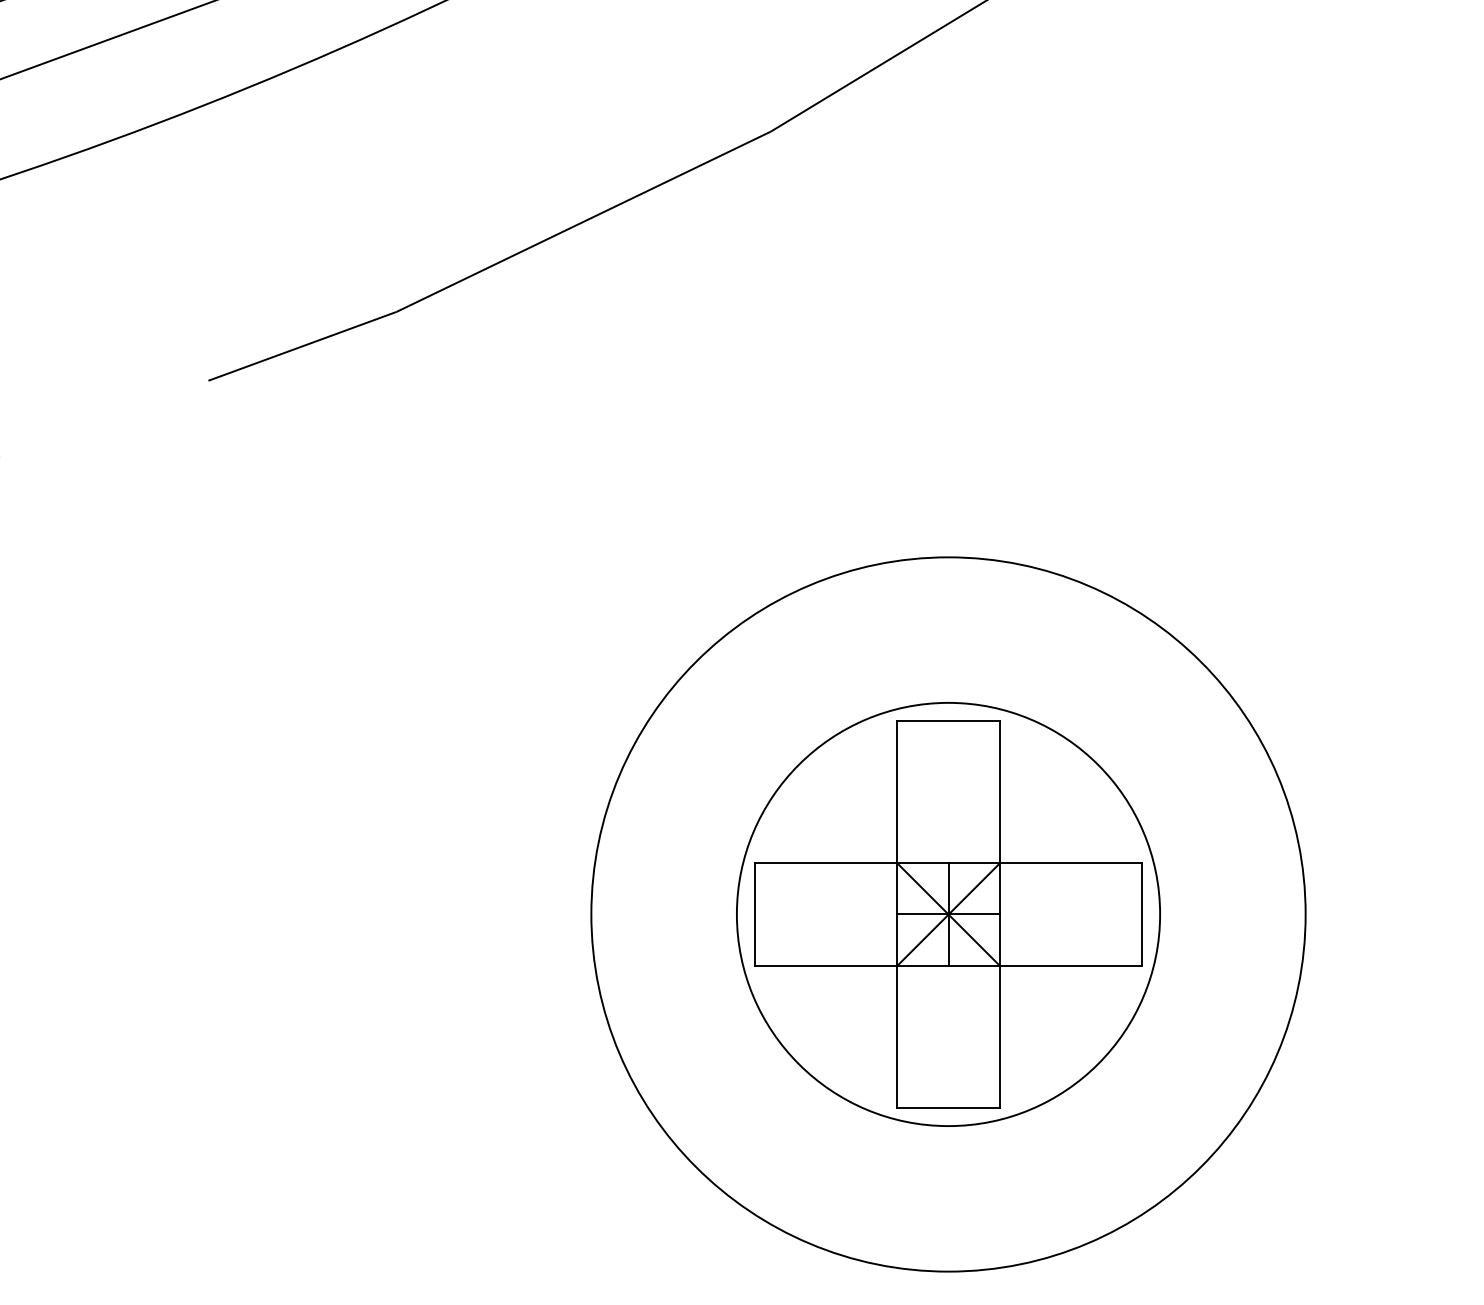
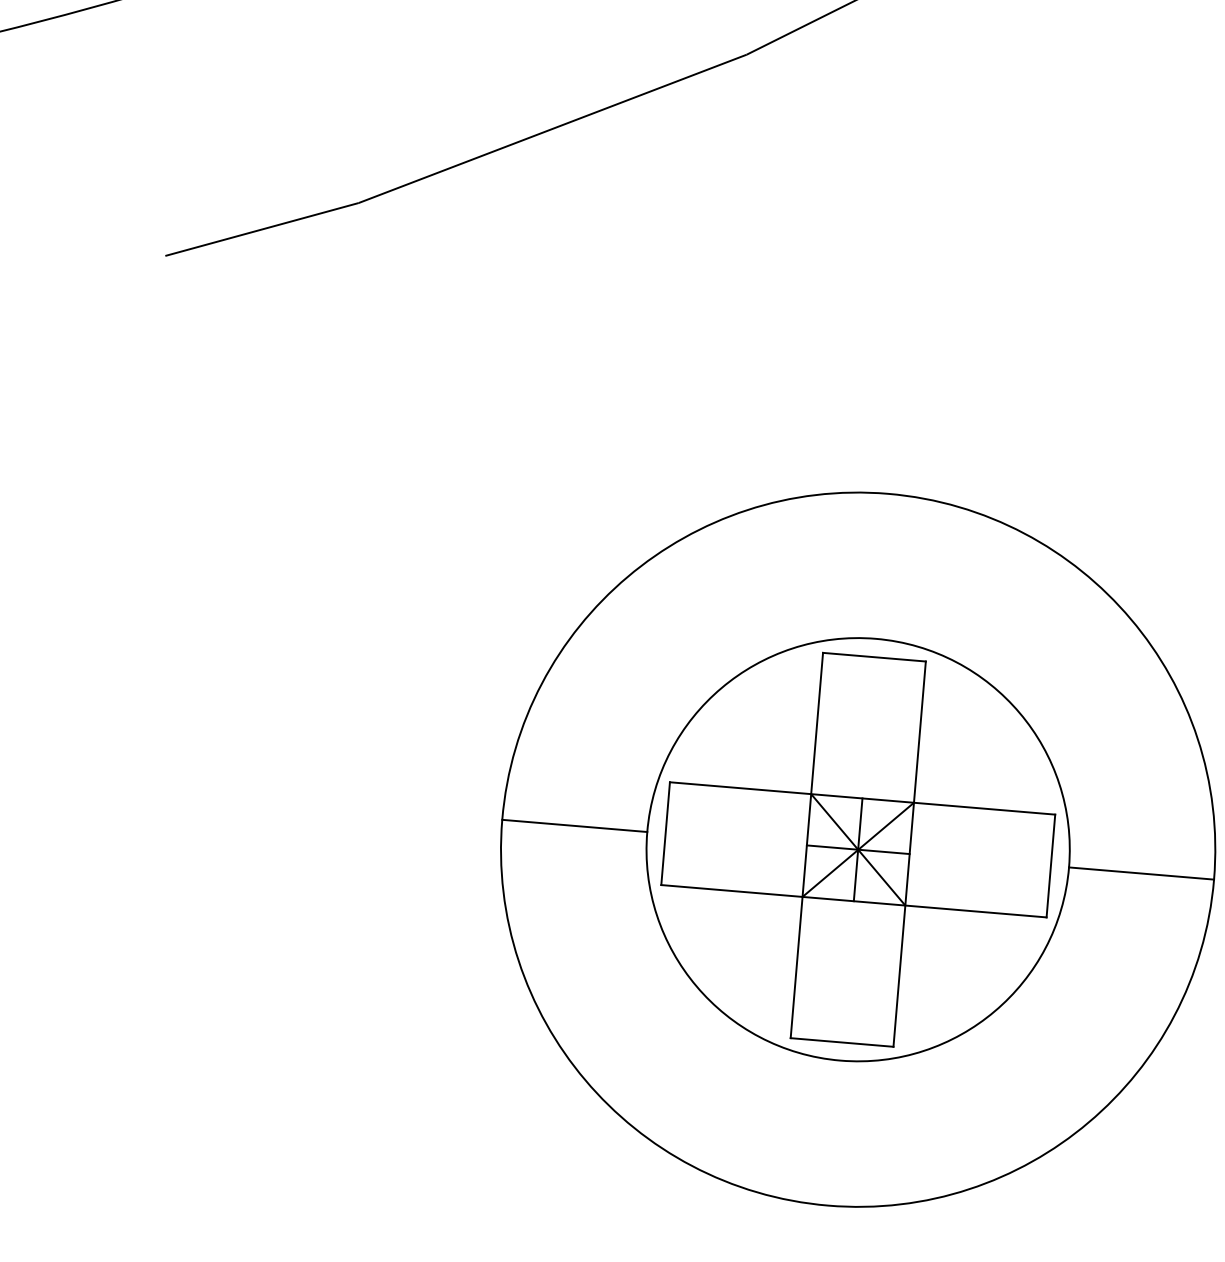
line: (663, 914) -> (574, 825), added
line: (1232, 914) -> (1141, 873), added

